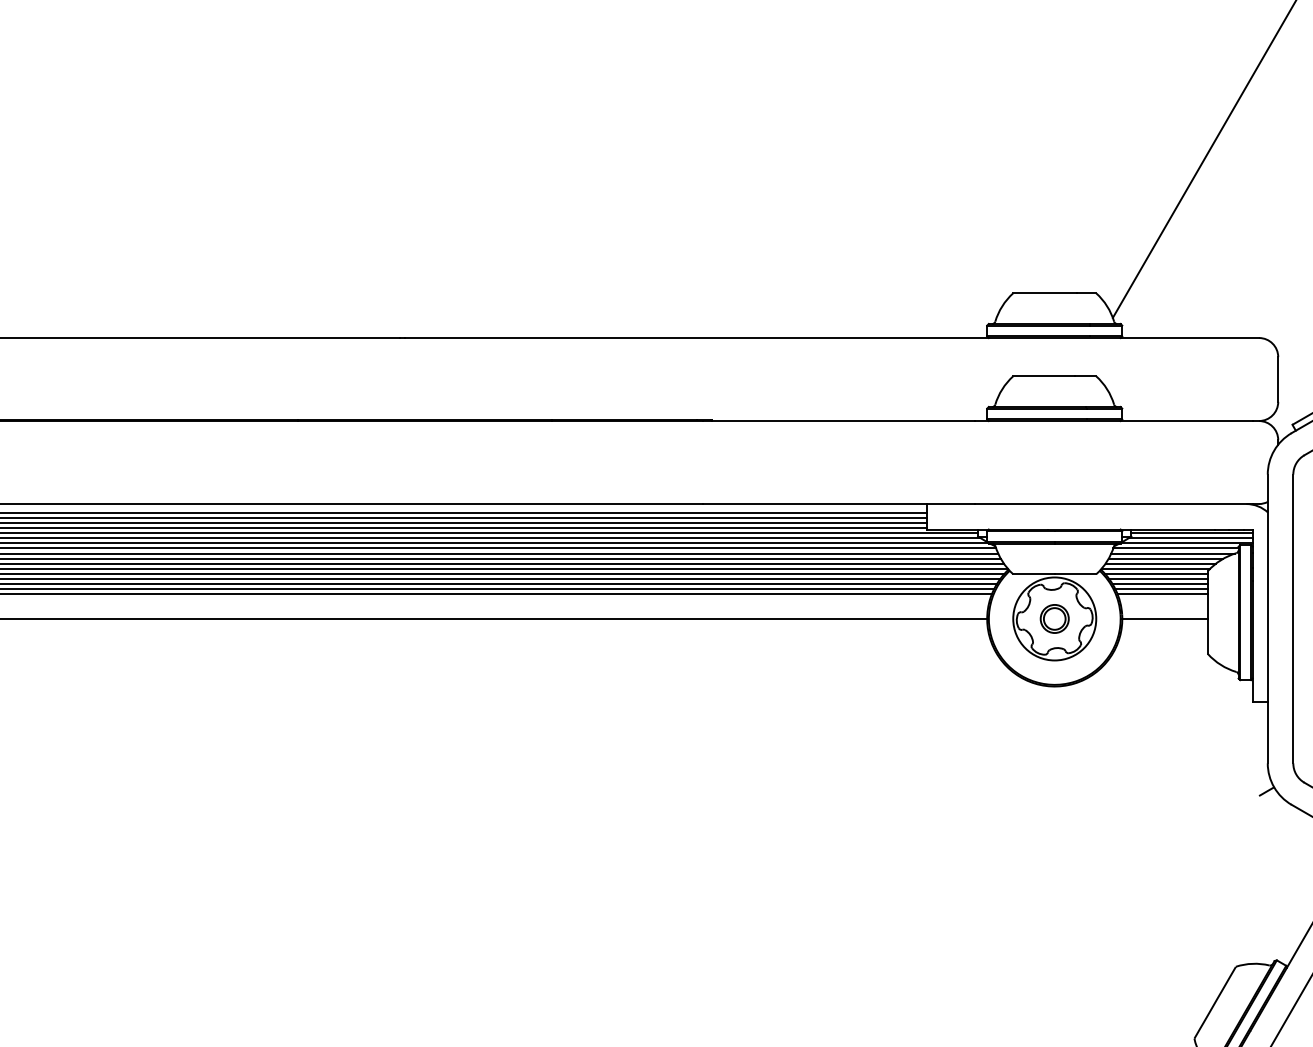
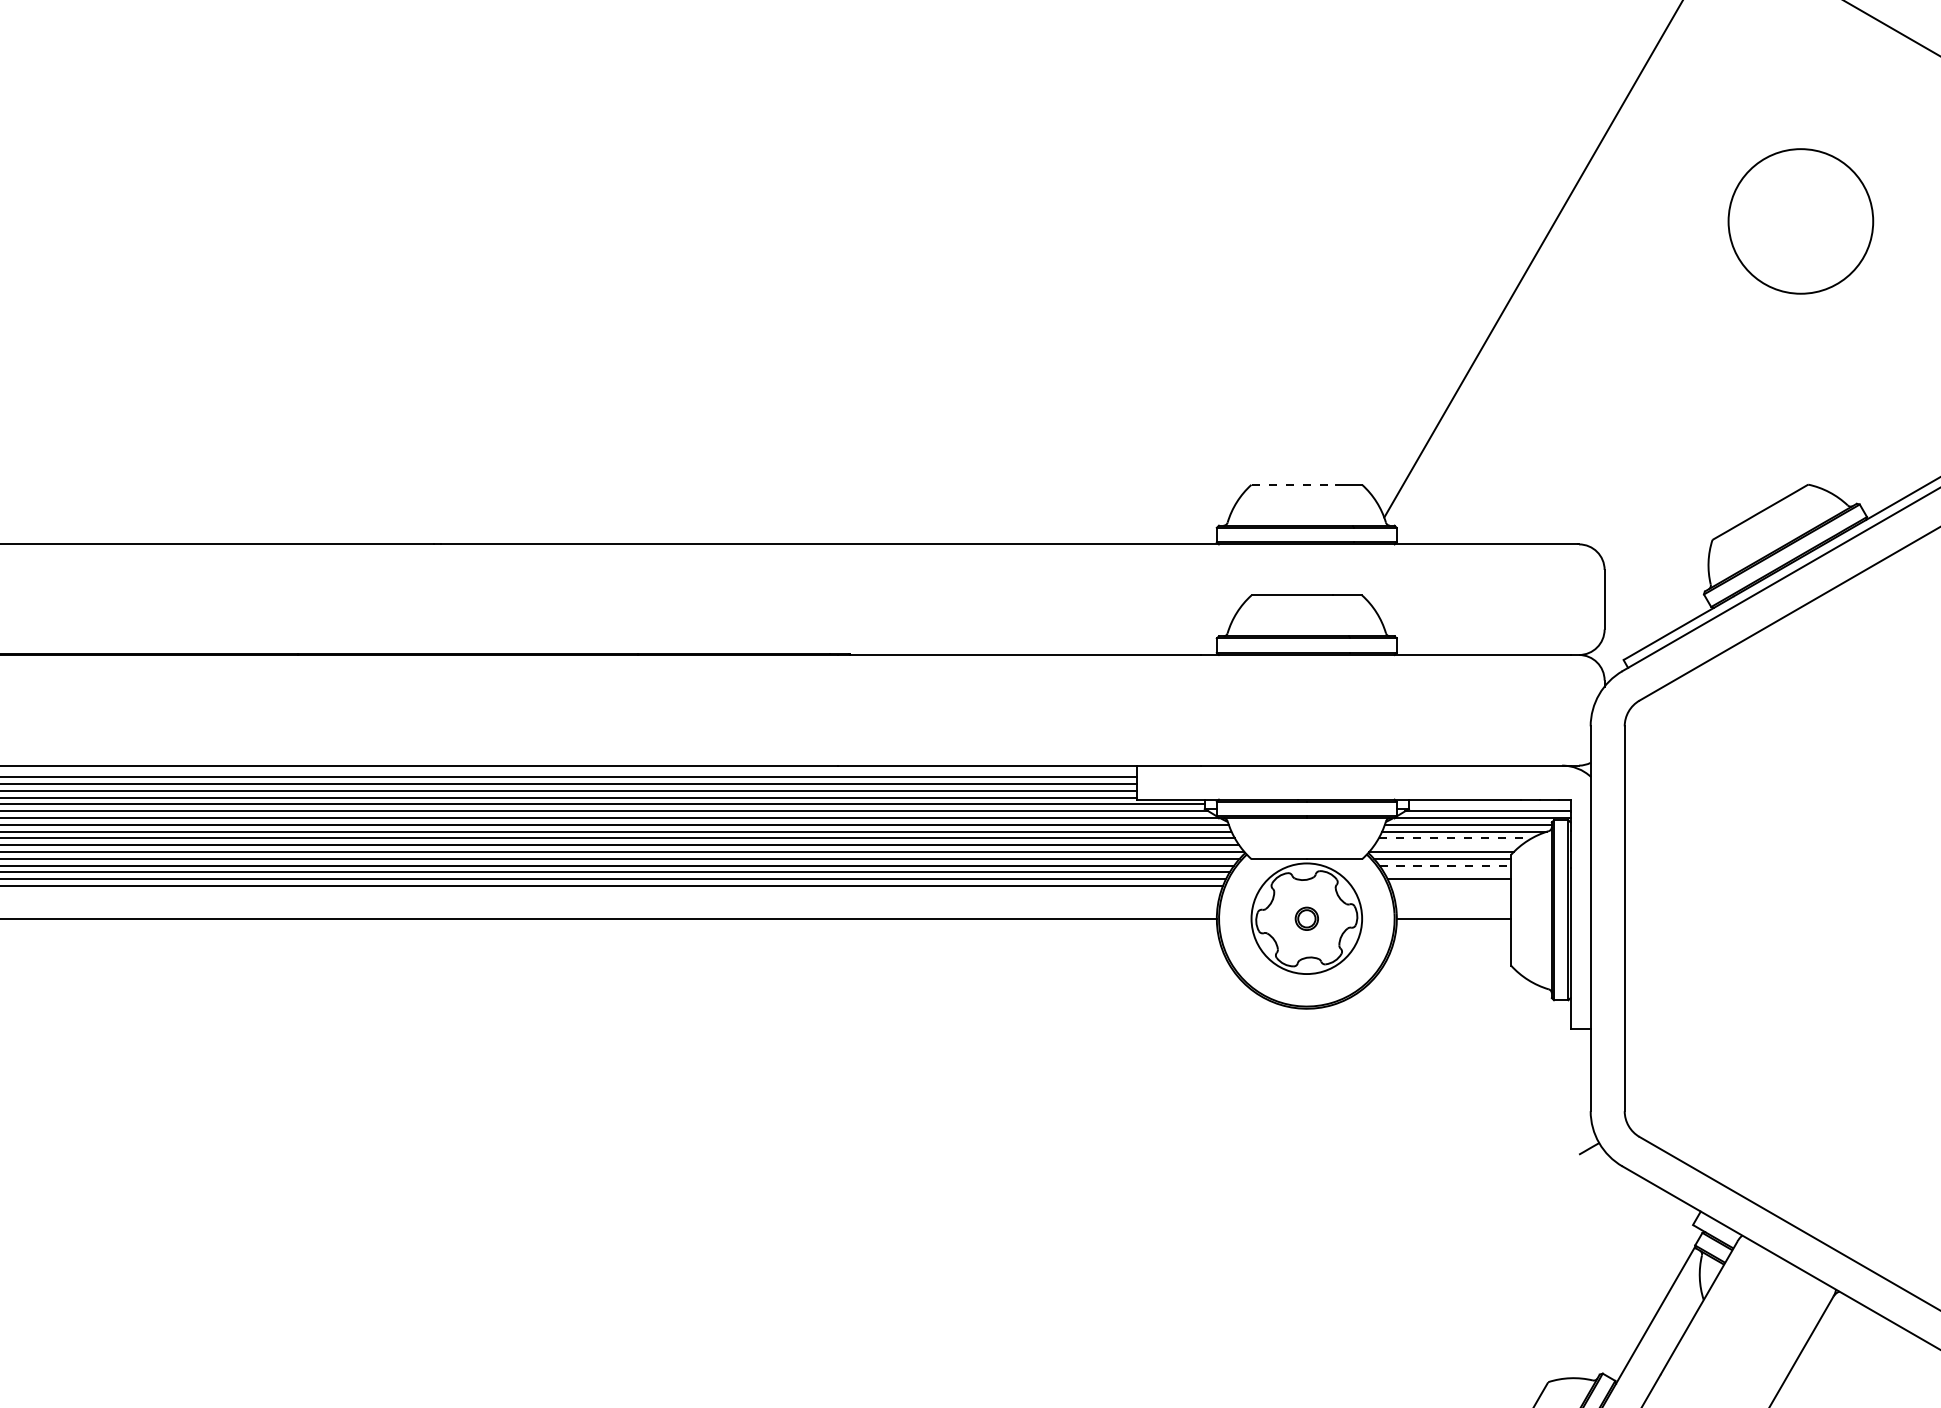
line: (1045, 293) -> (1294, 484), solid -> dashed
line: (1191, 533) -> (1489, 804), removed
line: (1166, 558) -> (1455, 838), solid -> dashed
line: (1160, 563) -> (1447, 845), removed
line: (1158, 579) -> (1445, 865), solid -> dashed
line: (1160, 584) -> (1447, 872), removed
line: (1162, 594) -> (1450, 886), removed
part: (1054, 618) -> (1306, 918), size x0.6

